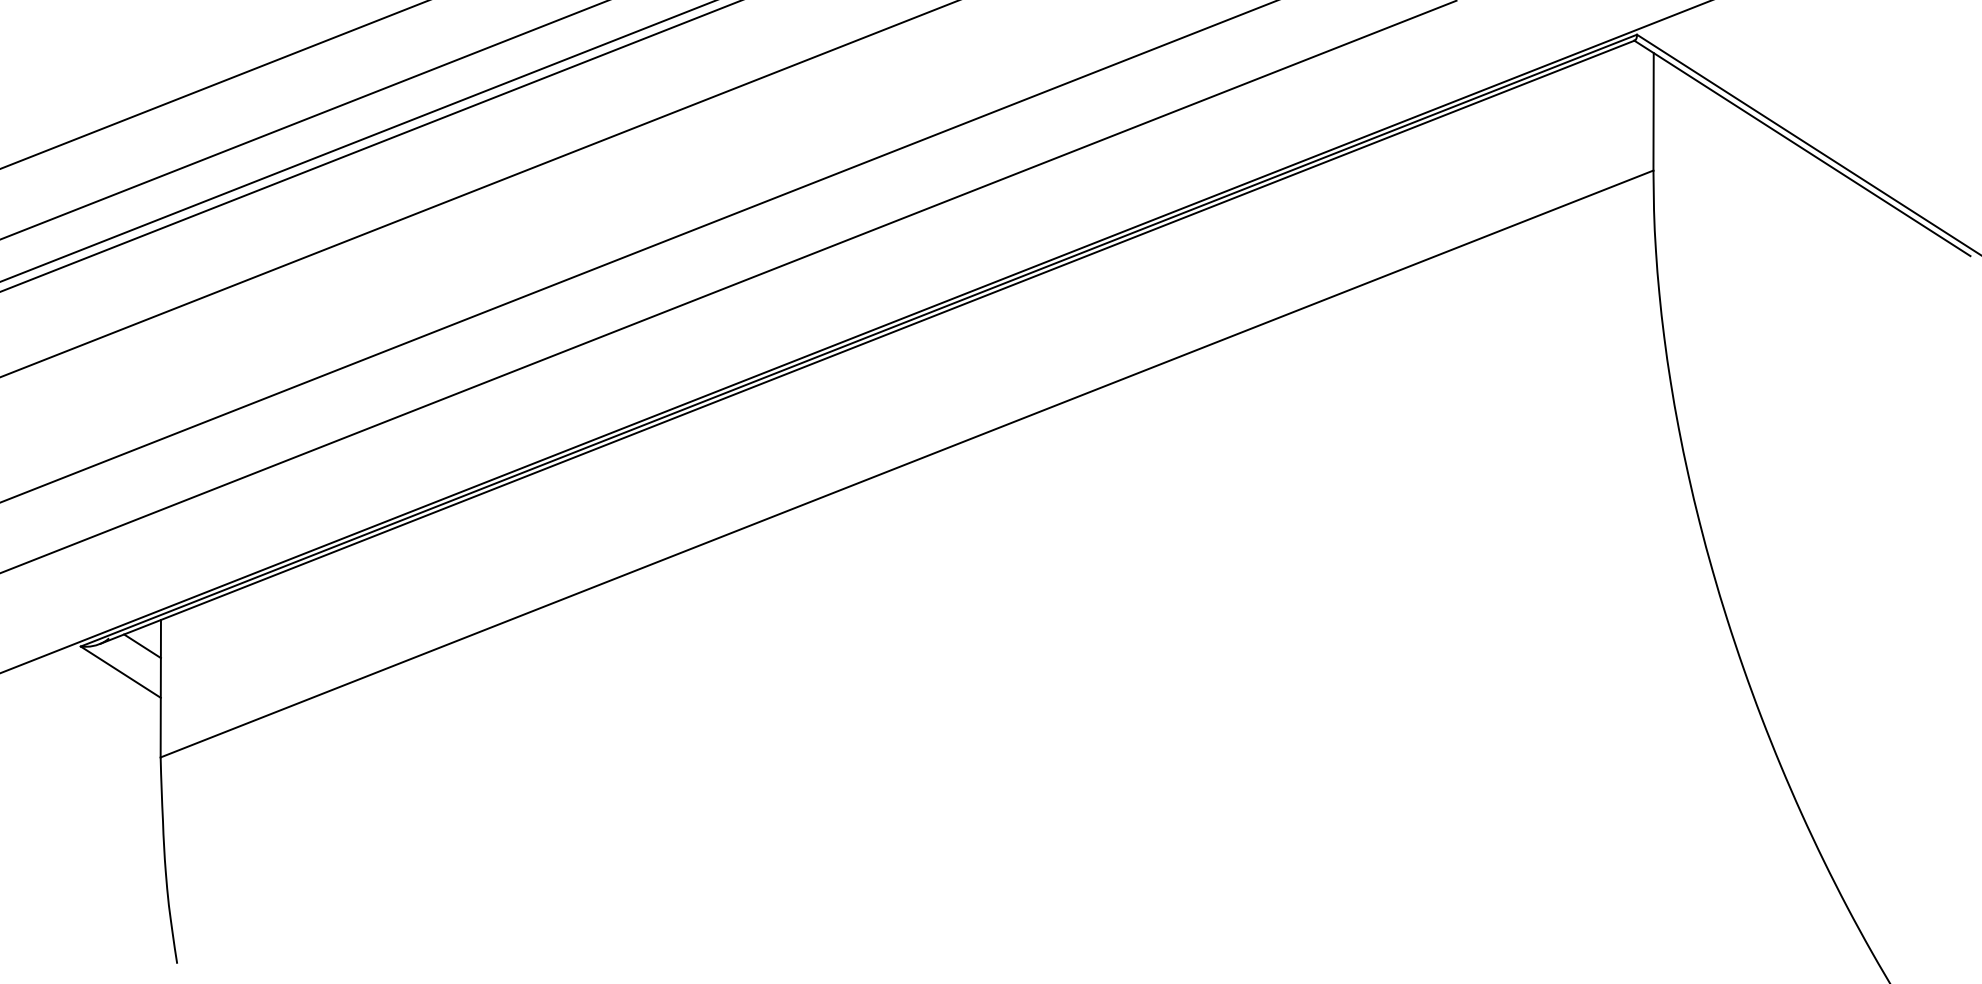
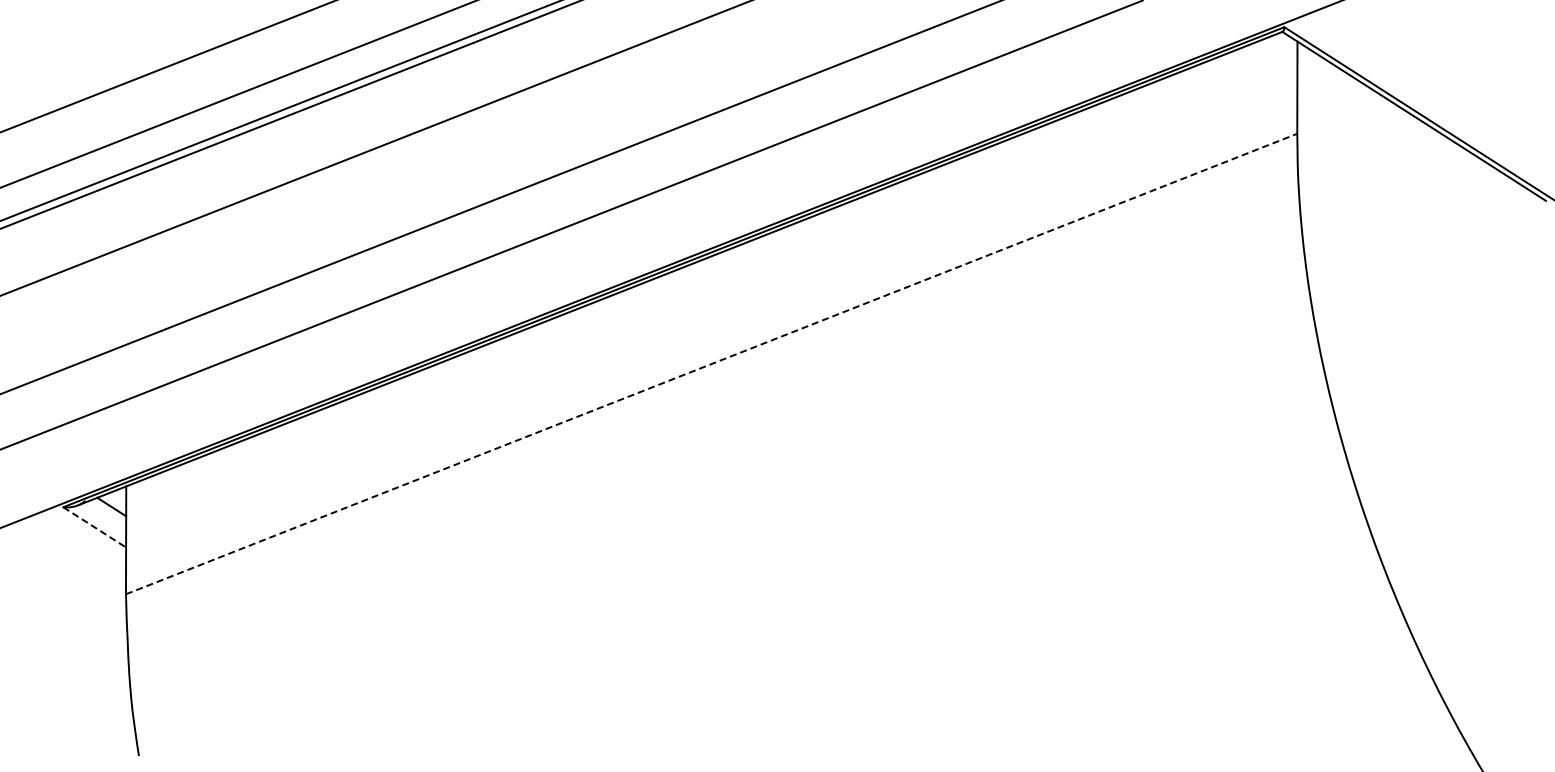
line: (908, 463) -> (712, 363), solid -> dashed
line: (121, 672) -> (95, 527), solid -> dashed

